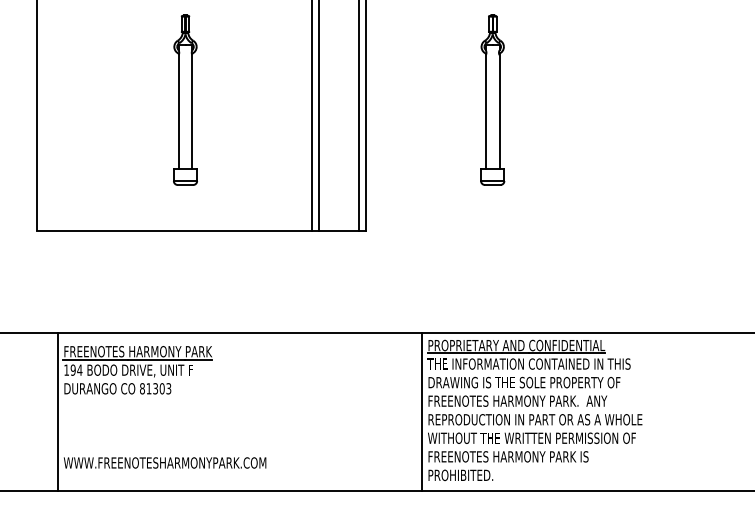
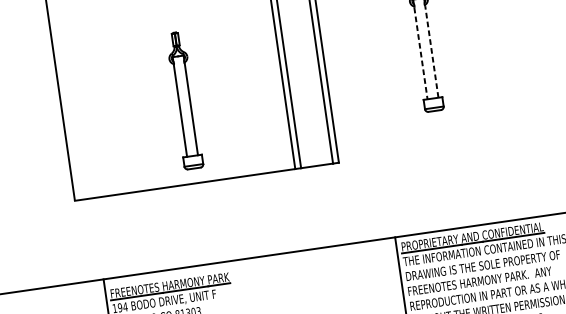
part: (185, 99) -> (184, 100), moved
line: (499, 111) -> (431, 51), solid -> dashed
line: (485, 112) -> (420, 53), solid -> dashed

